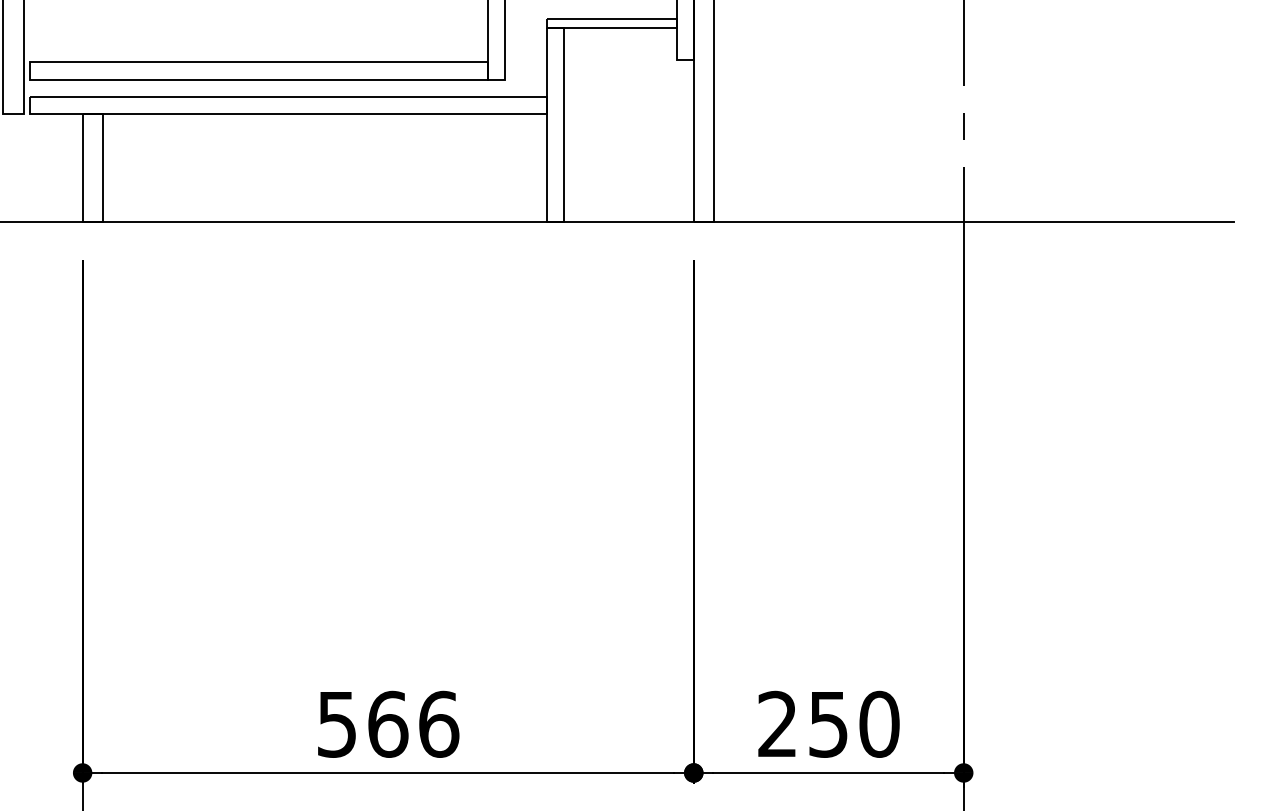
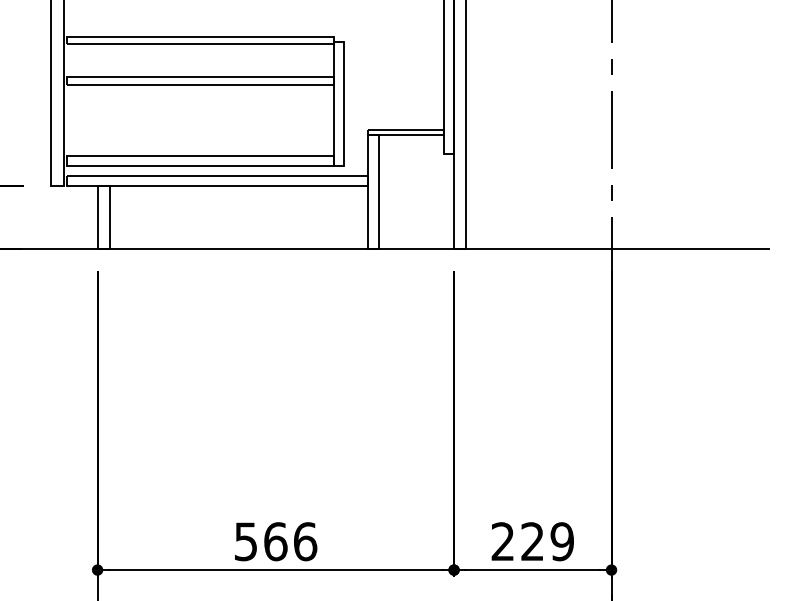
text: (853, 723) -> (547, 541), 250 -> 229

